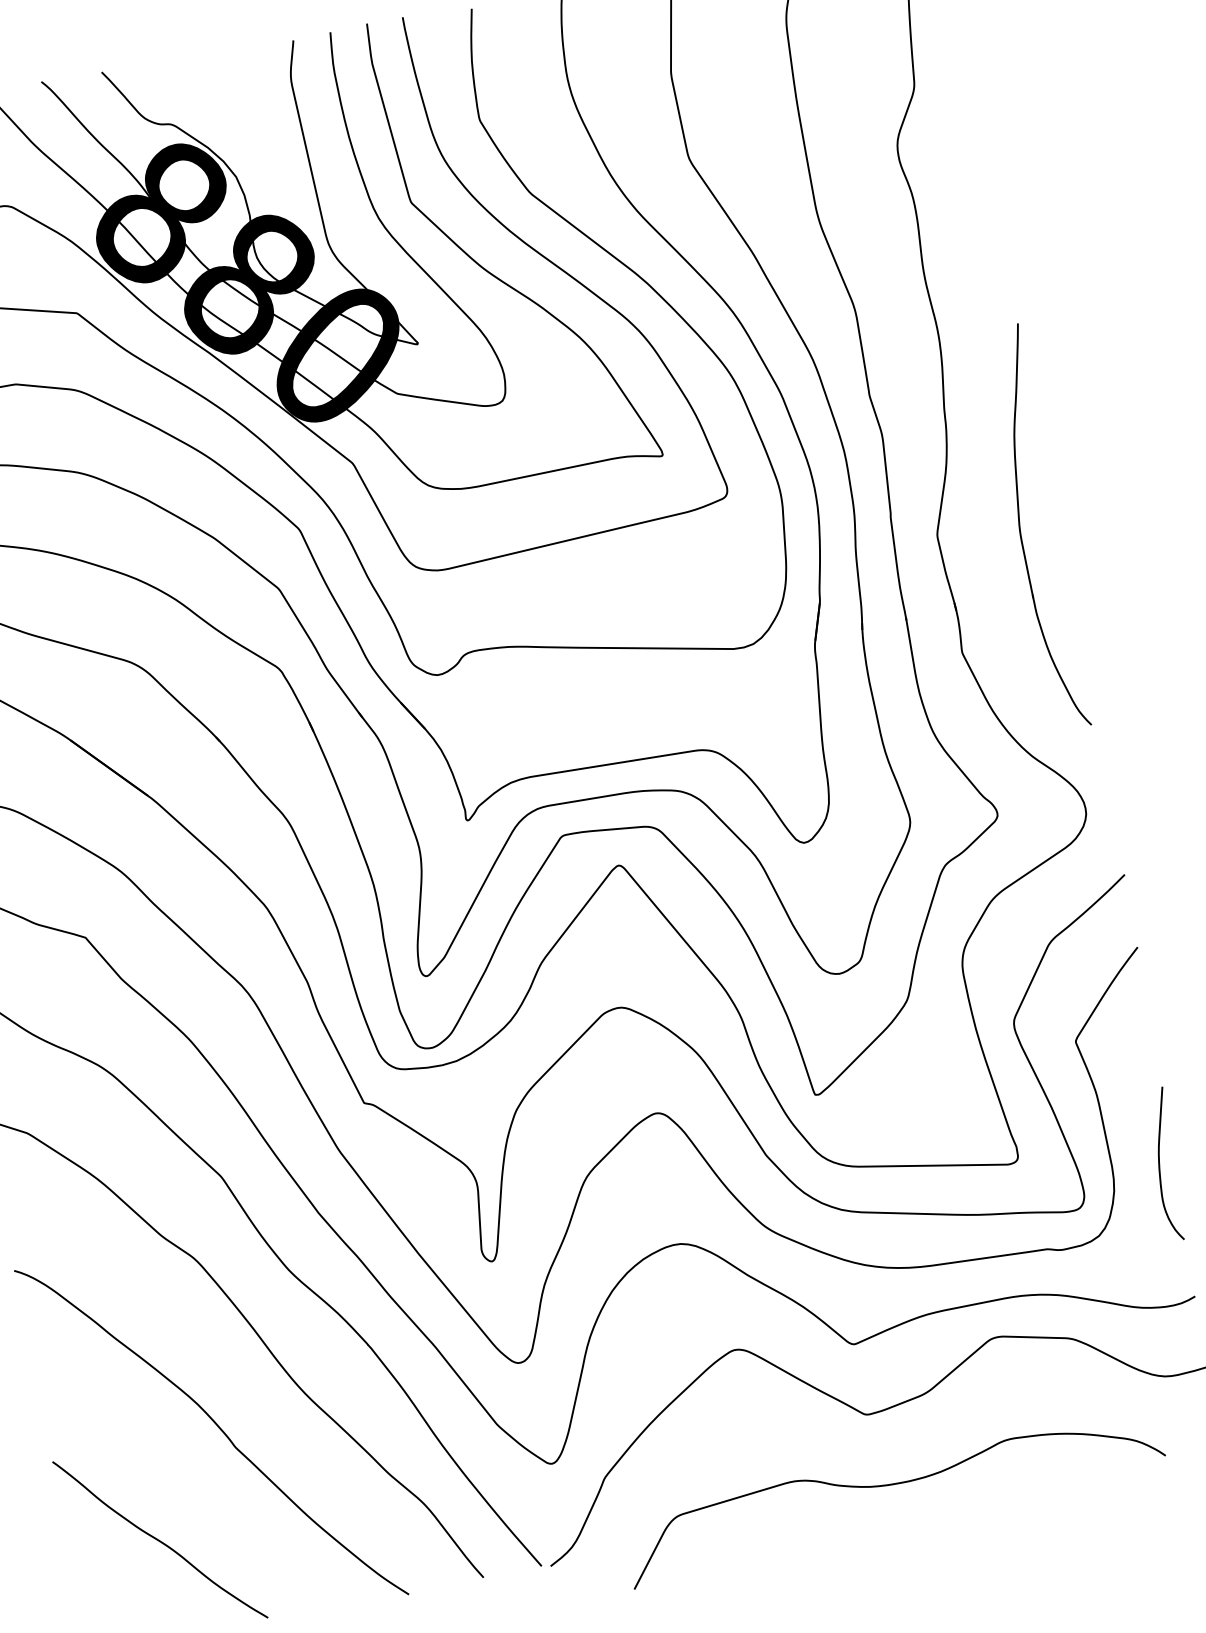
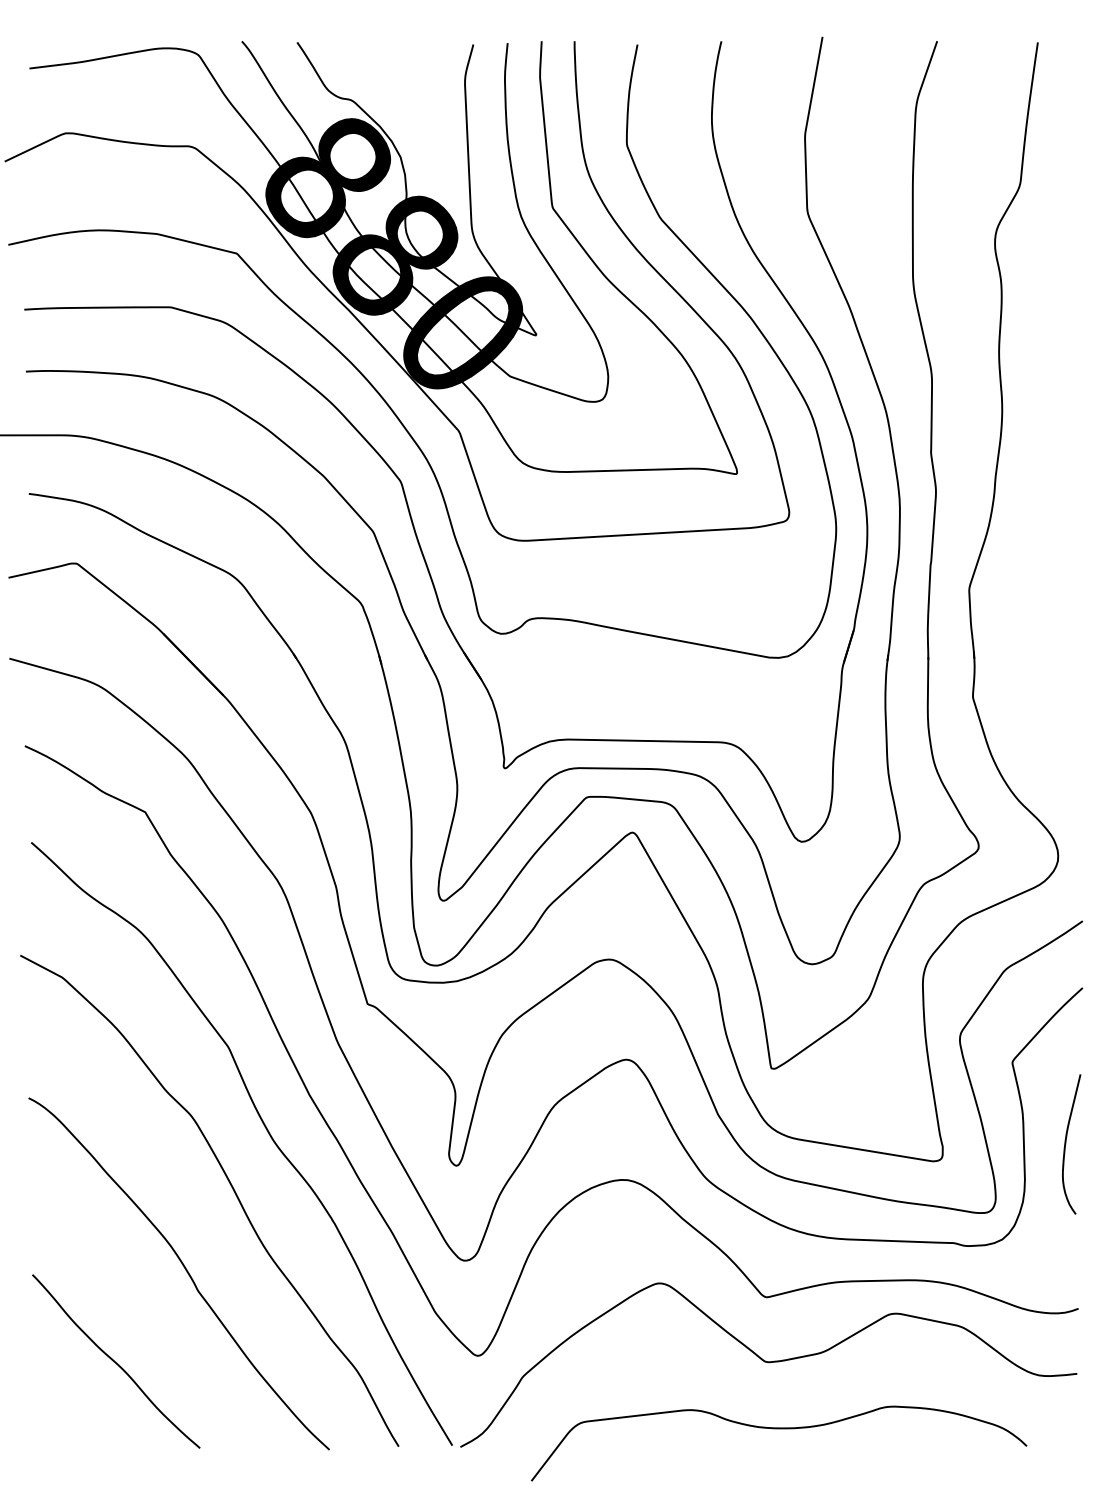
part: (1020, 524) -> (1045, 592), removed
curve: (1160, 1165) -> (1066, 1144), moved

